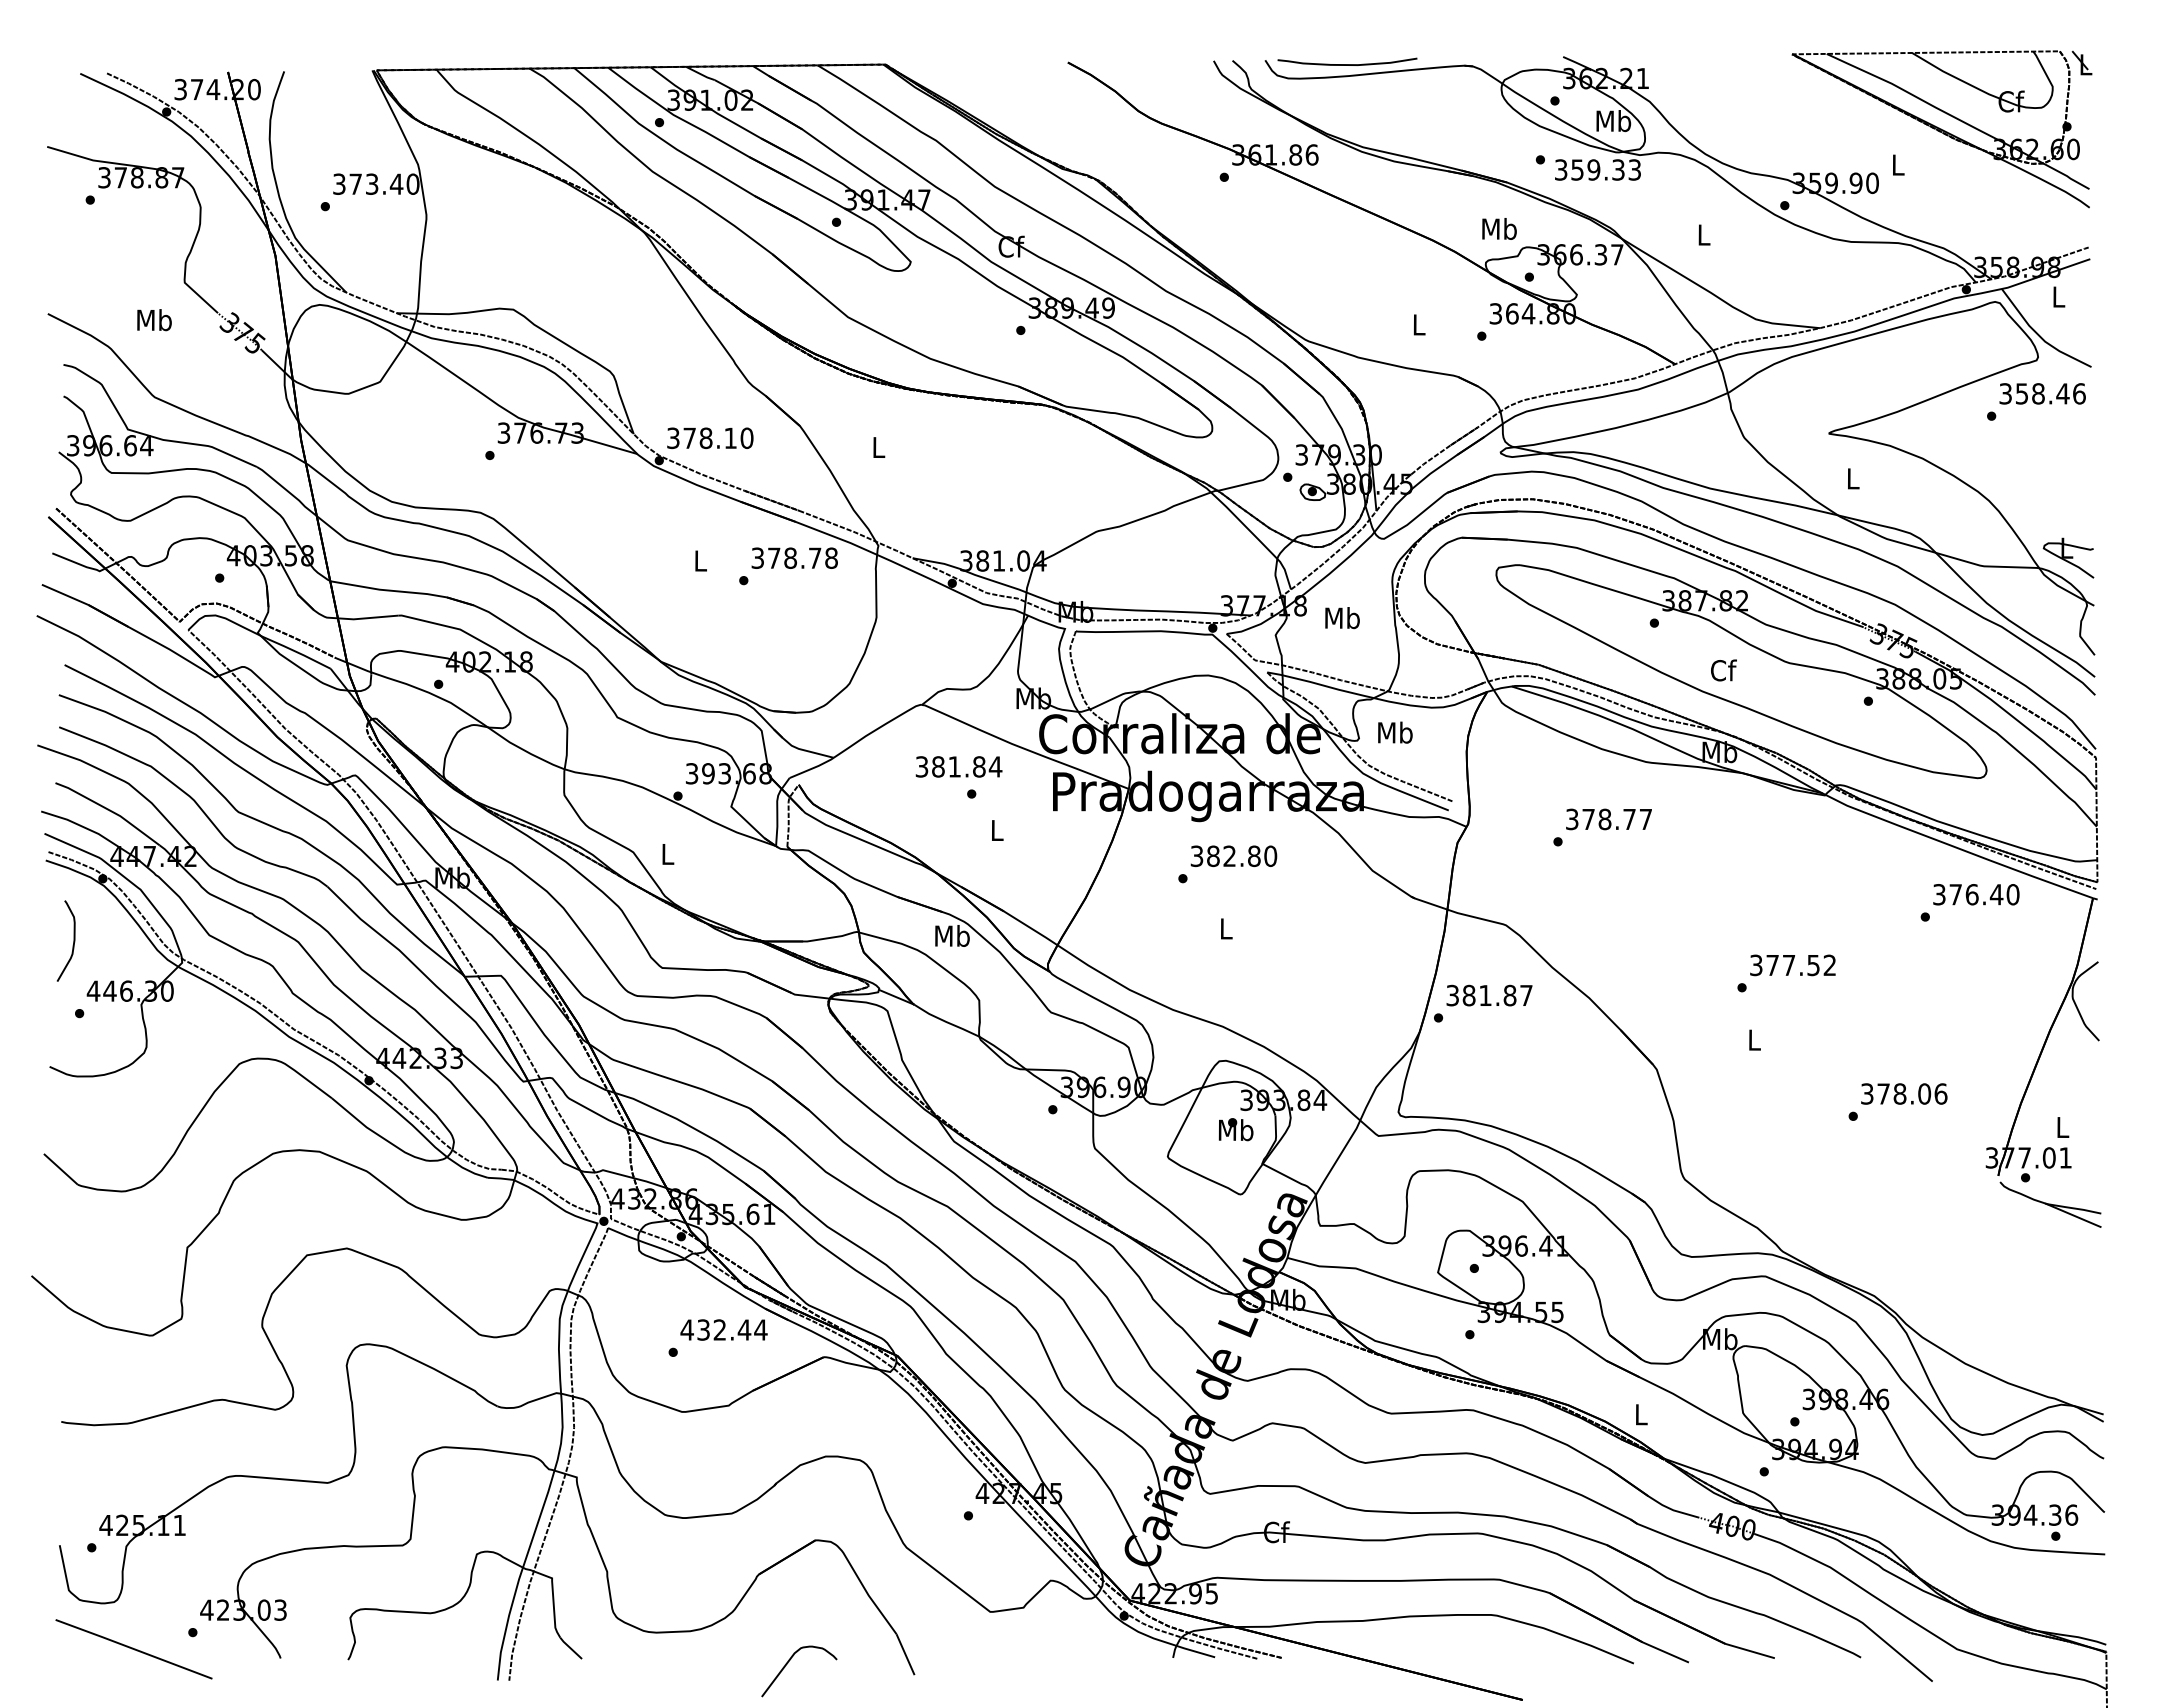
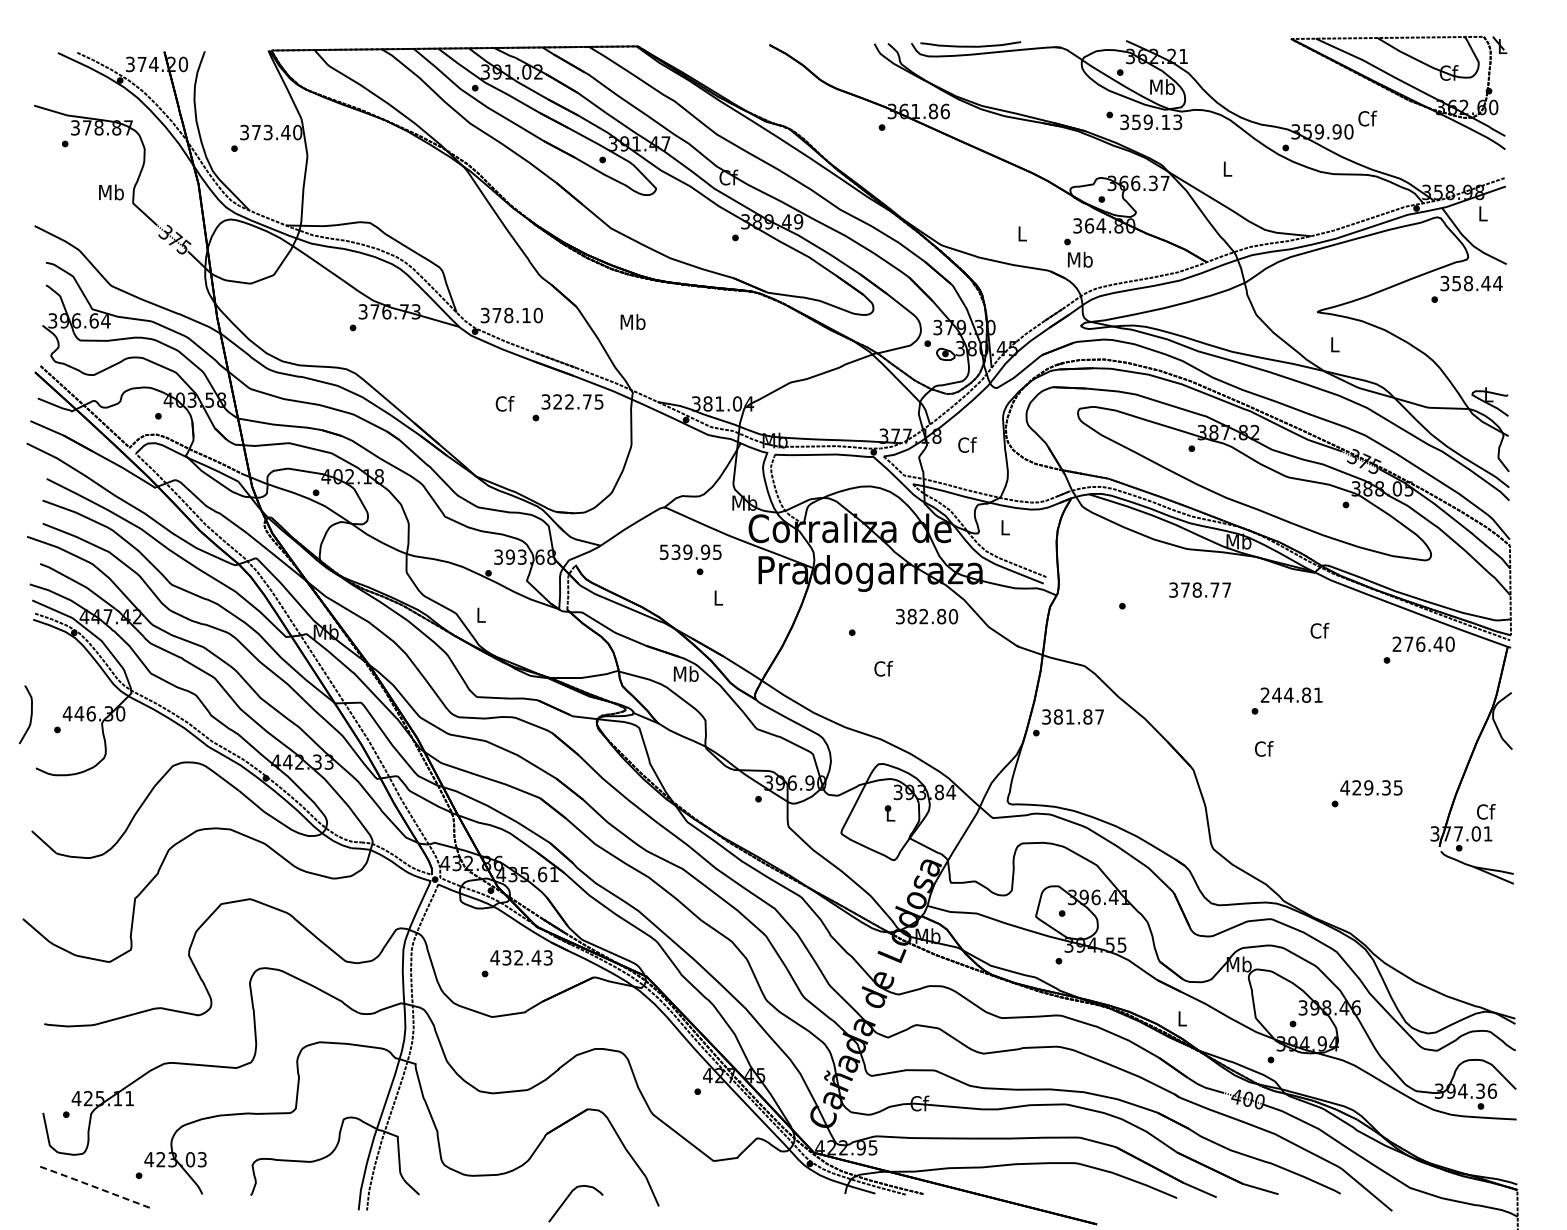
text: (1898, 164) -> (1367, 118), L -> Cf
text: (1617, 170) -> (1165, 122), 359.33 -> 359.13
text: (1498, 228) -> (1079, 259), moved
text: (154, 320) -> (111, 192), moved
text: (2078, 393) -> (1497, 283), 358.46 -> 358.44
text: (877, 446) -> (632, 321), L -> Mb
text: (802, 557) -> (578, 401), 378.78 -> 322.75
text: (700, 560) -> (504, 403), L -> Cf
text: (1341, 617) -> (966, 444), Mb -> Cf
text: (1723, 670) -> (1319, 630), moved
text: (1394, 732) -> (1004, 527), Mb -> L
text: (959, 765) -> (691, 551), 381.84 -> 539.95
text: (1608, 818) -> (1199, 589), moved
text: (1234, 856) -> (927, 616), moved
text: (1938, 894) -> (1396, 644), 376.40 -> 276.40
text: (1226, 928) -> (883, 668), L -> Cf
curve: (72, 940) -> (30, 714), moved
text: (1792, 964) -> (1291, 694), 377.52 -> 244.81
text: (1755, 1039) -> (1264, 748), L -> Cf
text: (1903, 1093) -> (1371, 787), 378.06 -> 429.35
text: (2063, 1126) -> (1486, 811), L -> Cf
text: (1236, 1129) -> (890, 813), Mb -> L
text: (761, 1329) -> (548, 957), 432.44 -> 432.43
line: (133, 1648) -> (96, 1187), solid -> dashed

